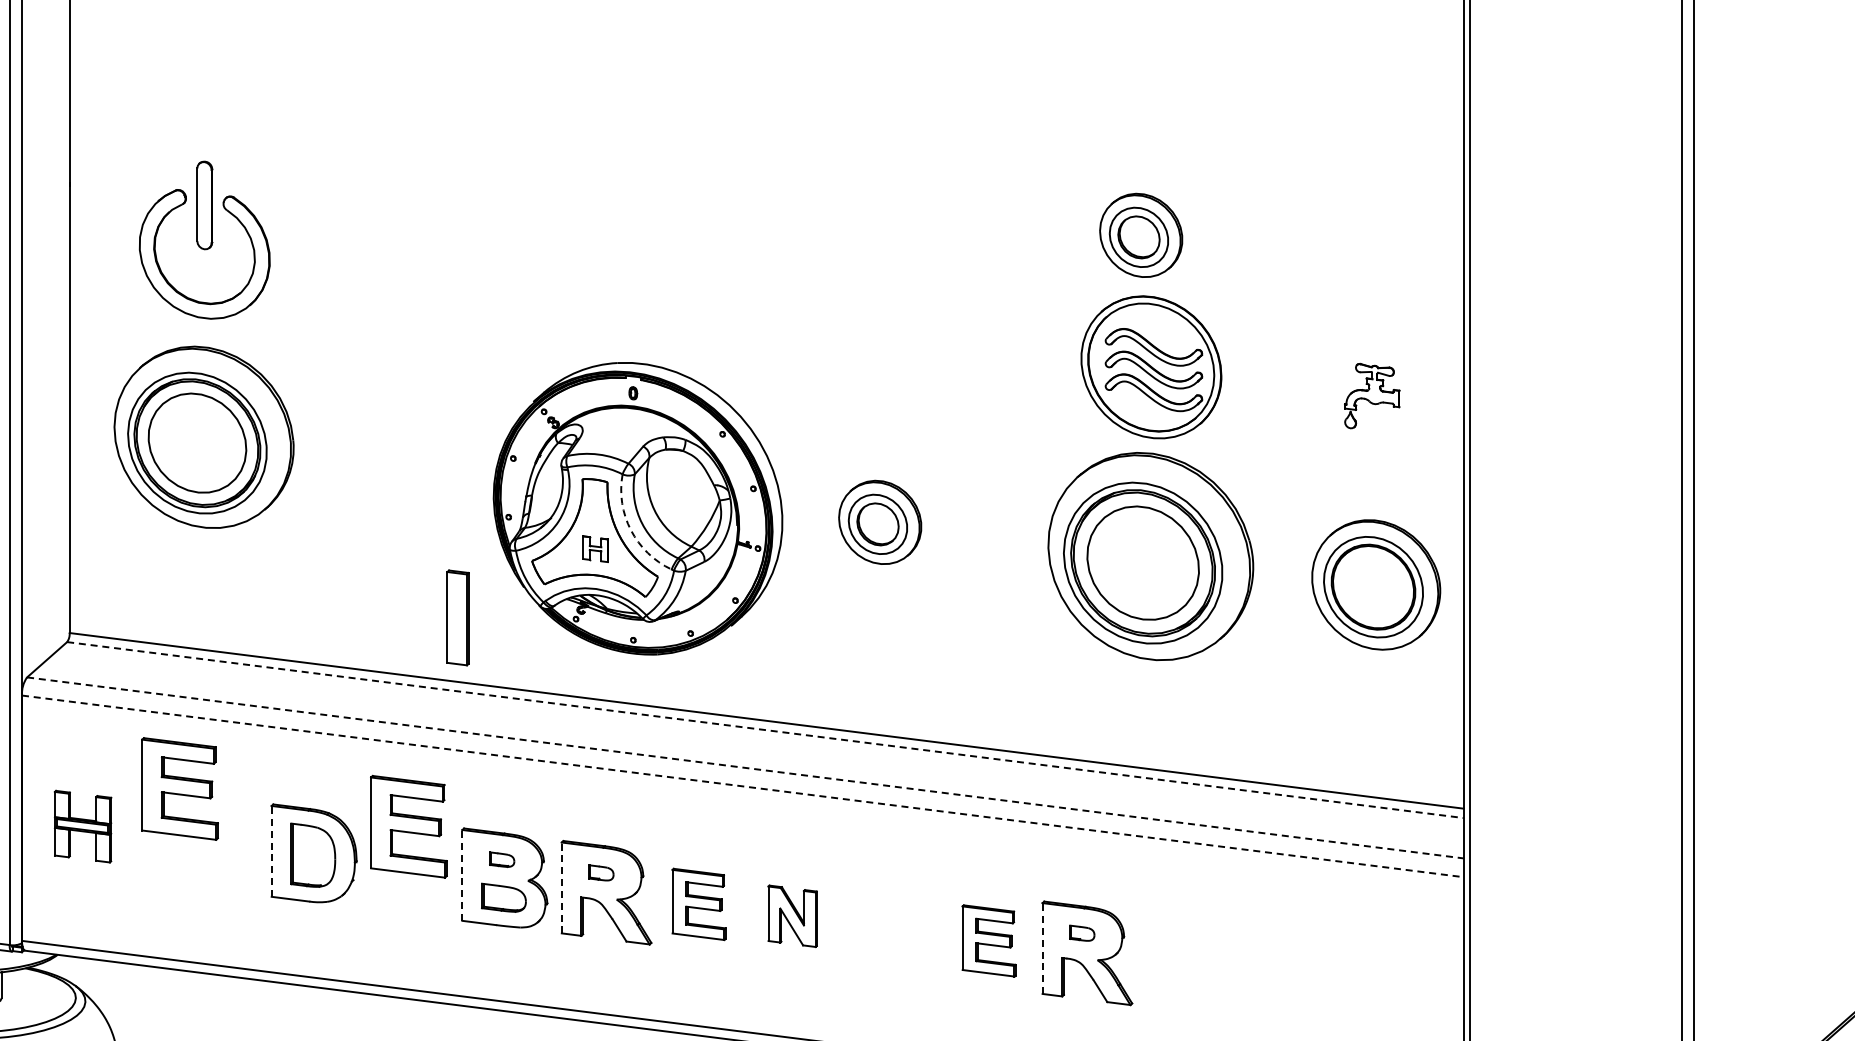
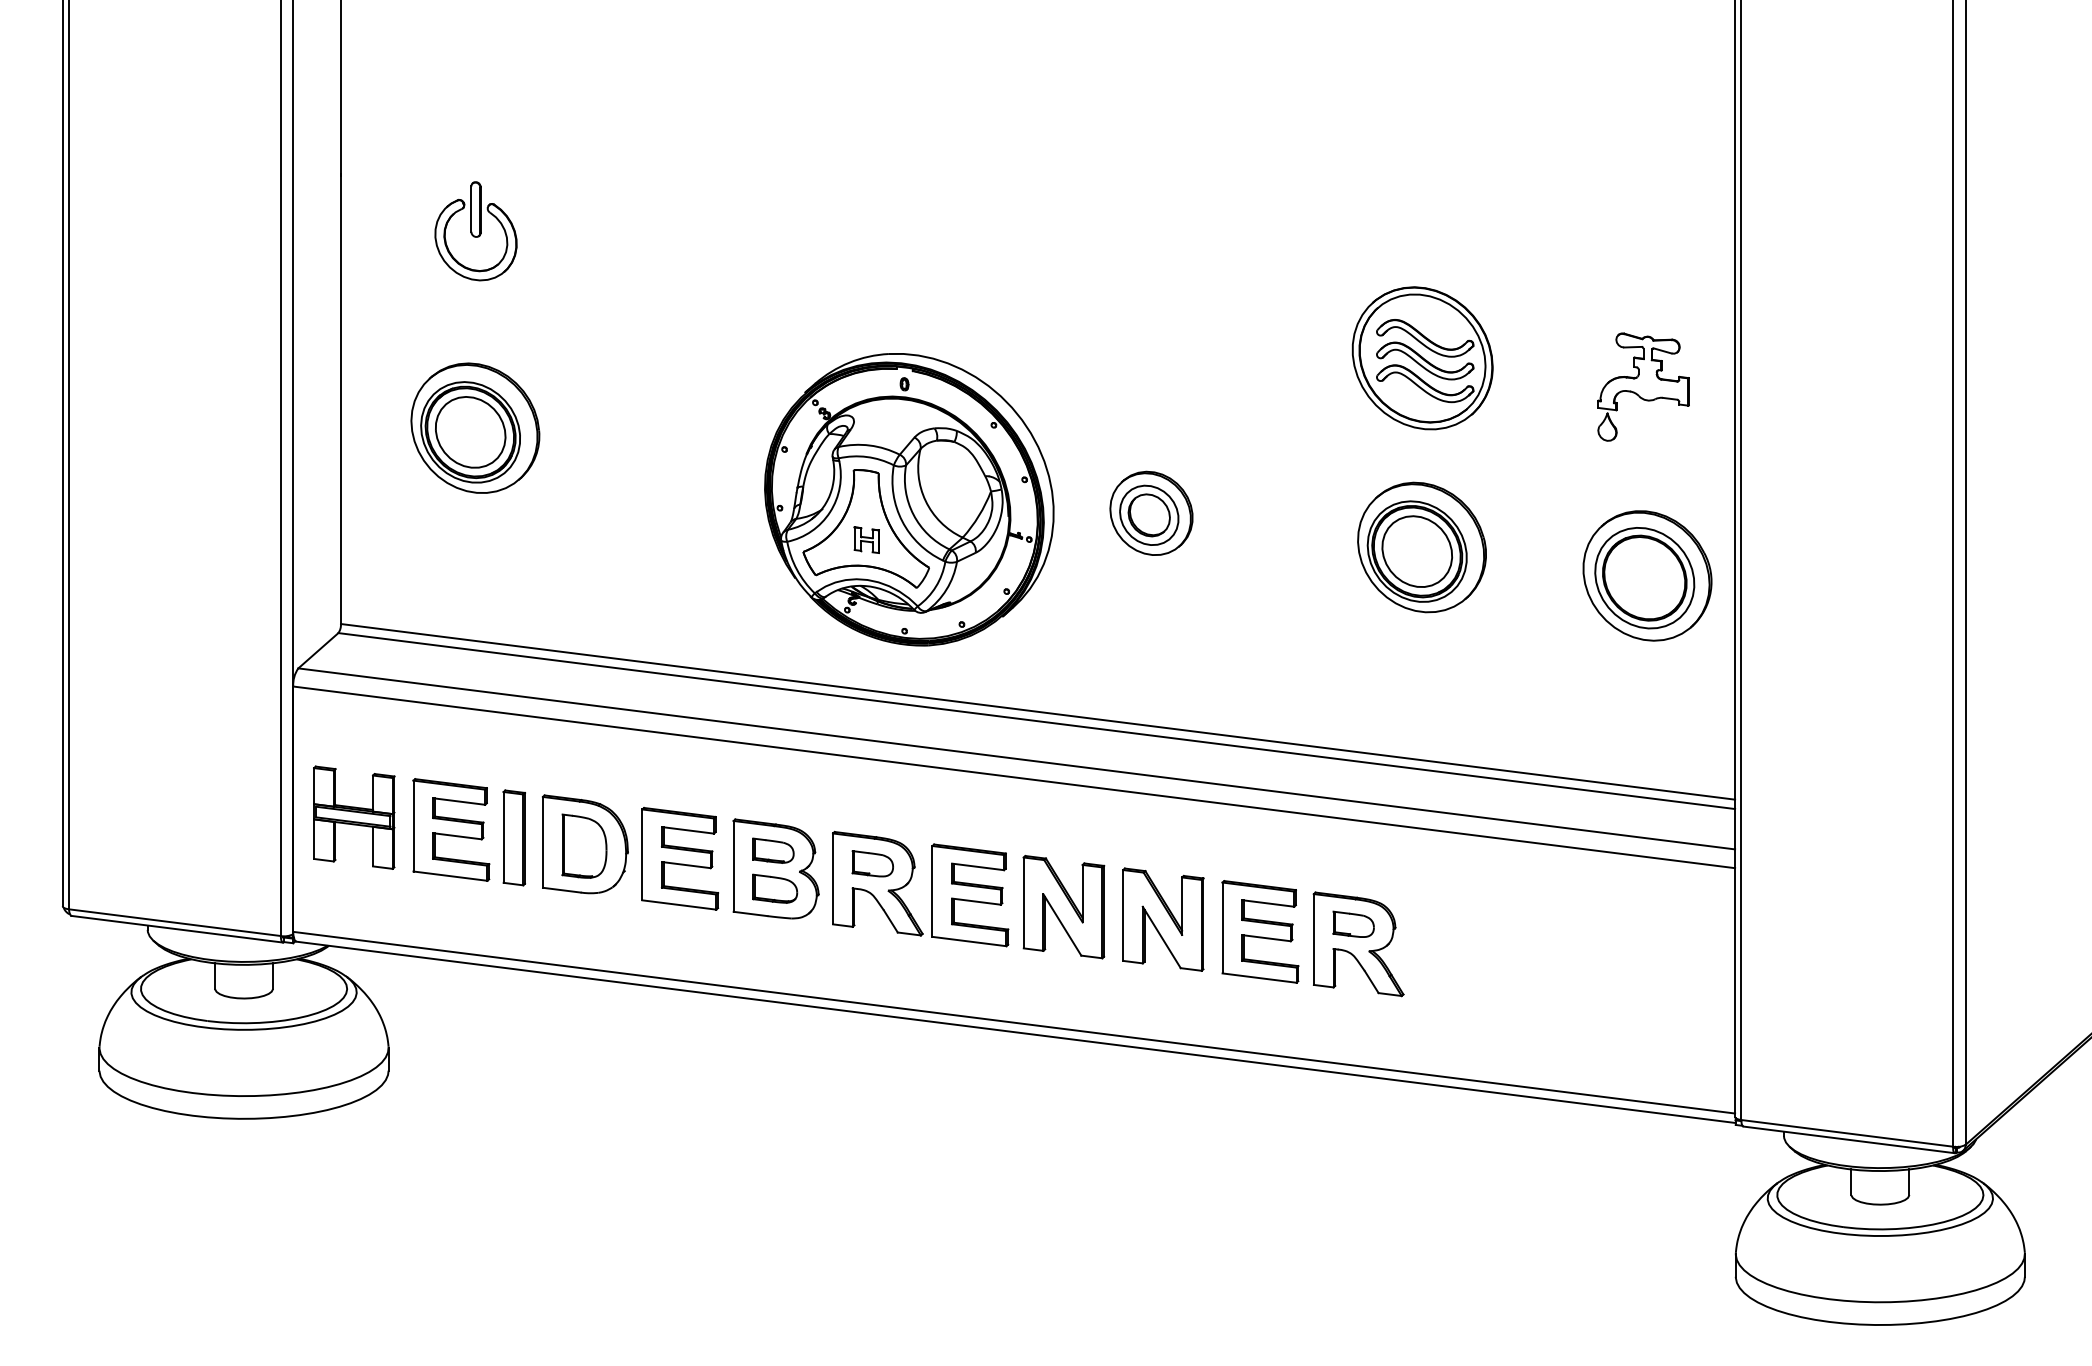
part: (1141, 234) -> (1412, 225), removed
part: (204, 240) -> (475, 231), size x0.62
part: (1372, 395) -> (1643, 386), size x1.67
part: (204, 436) -> (475, 427), size x0.71
arc: (631, 530) -> (902, 521), dashed -> solid
part: (1150, 556) -> (1421, 547), size x0.62
part: (457, 617) -> (513, 837), moved
line: (765, 730) -> (1036, 721), dashed -> solid
line: (746, 767) -> (1017, 758), dashed -> solid
line: (743, 786) -> (1014, 777), dashed -> solid
part: (180, 788) -> (451, 829), moved
part: (83, 826) -> (354, 817), size x1.43
part: (409, 826) -> (680, 858), moved
line: (271, 850) -> (542, 841), dashed -> solid
part: (502, 859) -> (773, 850), size x1.67
part: (601, 872) -> (872, 863), size x1.67
line: (462, 874) -> (733, 865), dashed -> solid
line: (562, 887) -> (833, 878), dashed -> solid
part: (699, 904) -> (970, 895), size x1.43
part: (792, 916) -> (1063, 907), size x1.67
part: (892, 928) -> (1163, 919), added
part: (1082, 932) -> (1353, 923), size x1.67
part: (989, 940) -> (1260, 931), size x1.43
line: (1042, 948) -> (1313, 939), dashed -> solid

